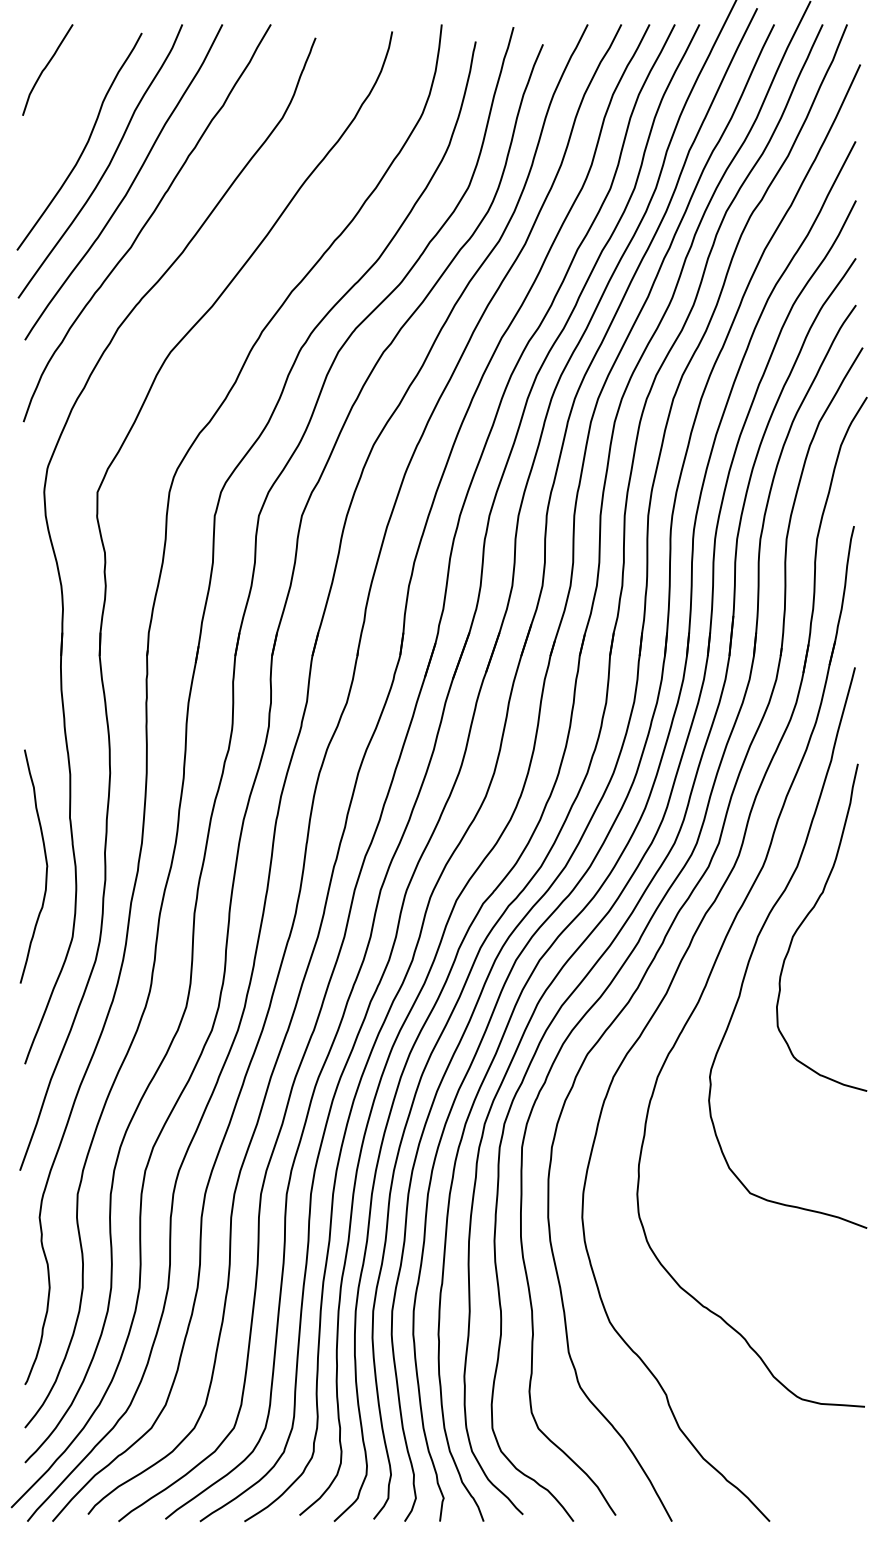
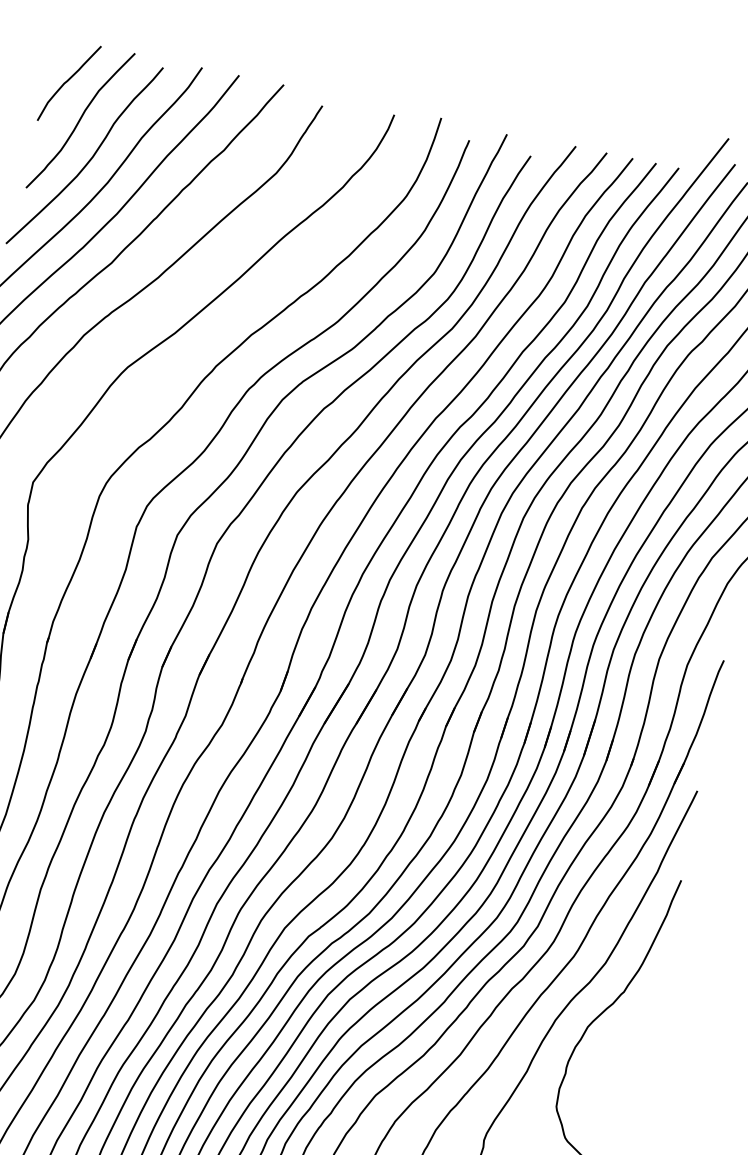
curve: (67, 106) -> (80, 120), added

